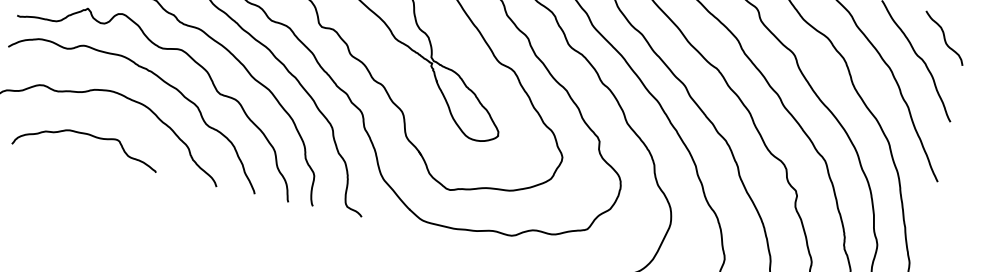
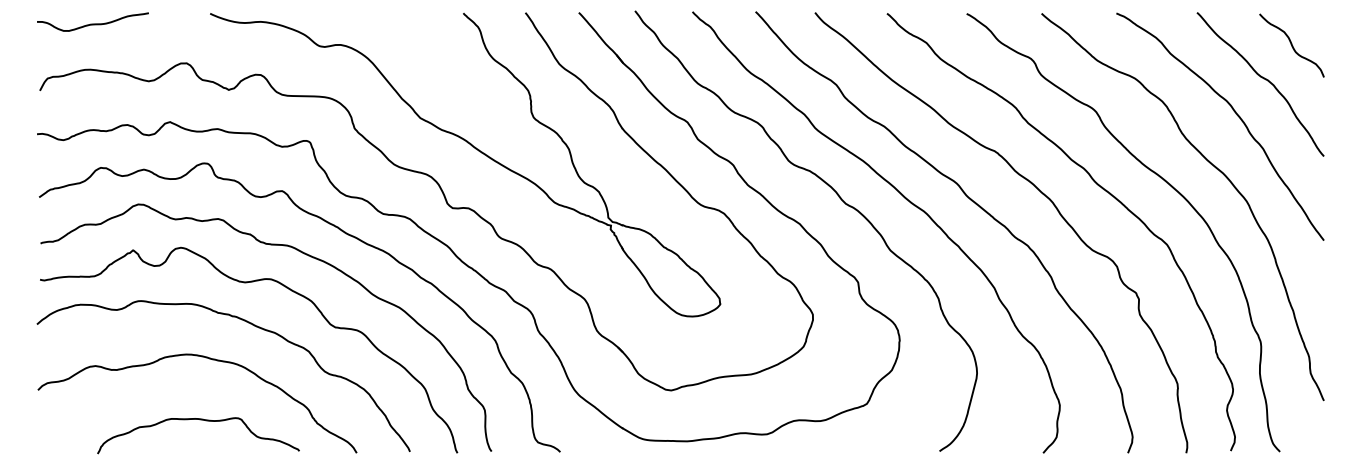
curve: (89, 135) -> (199, 420), moved

